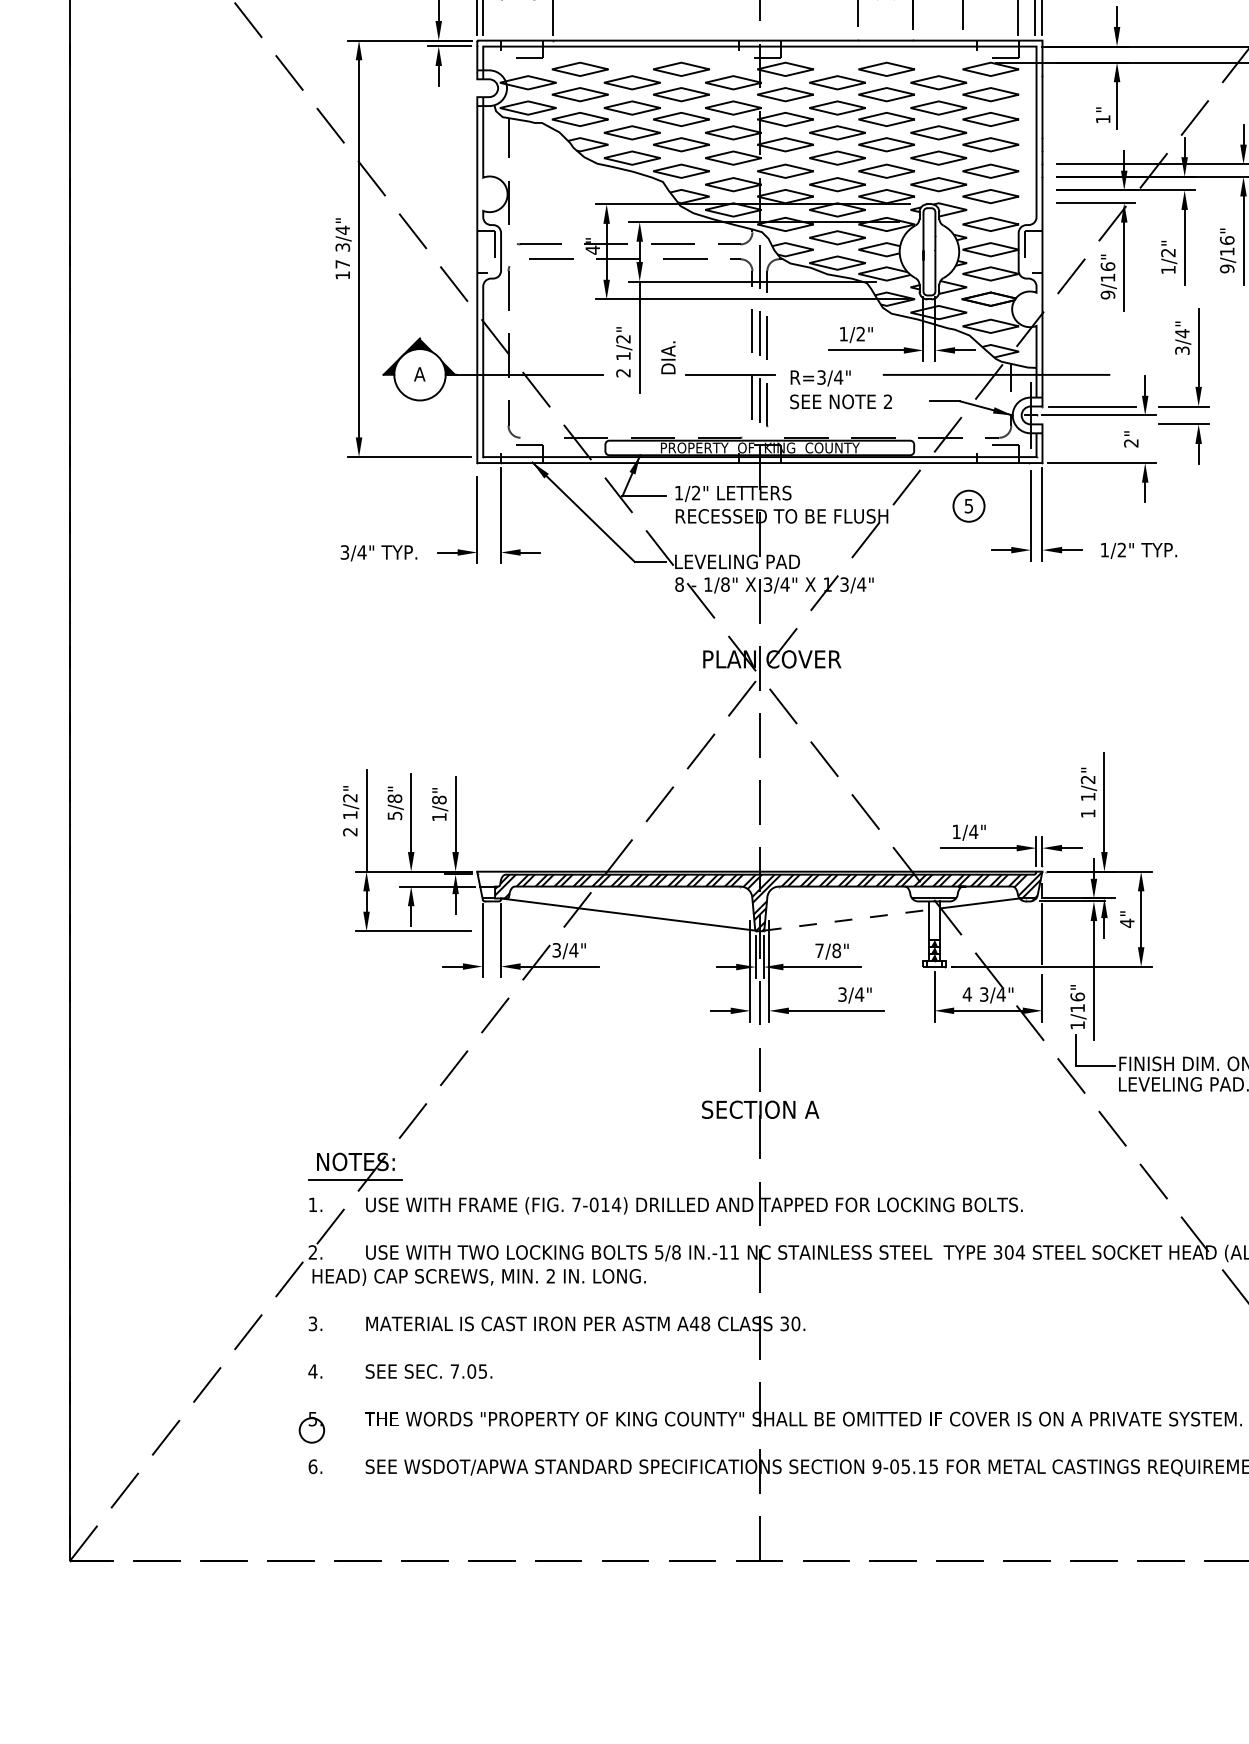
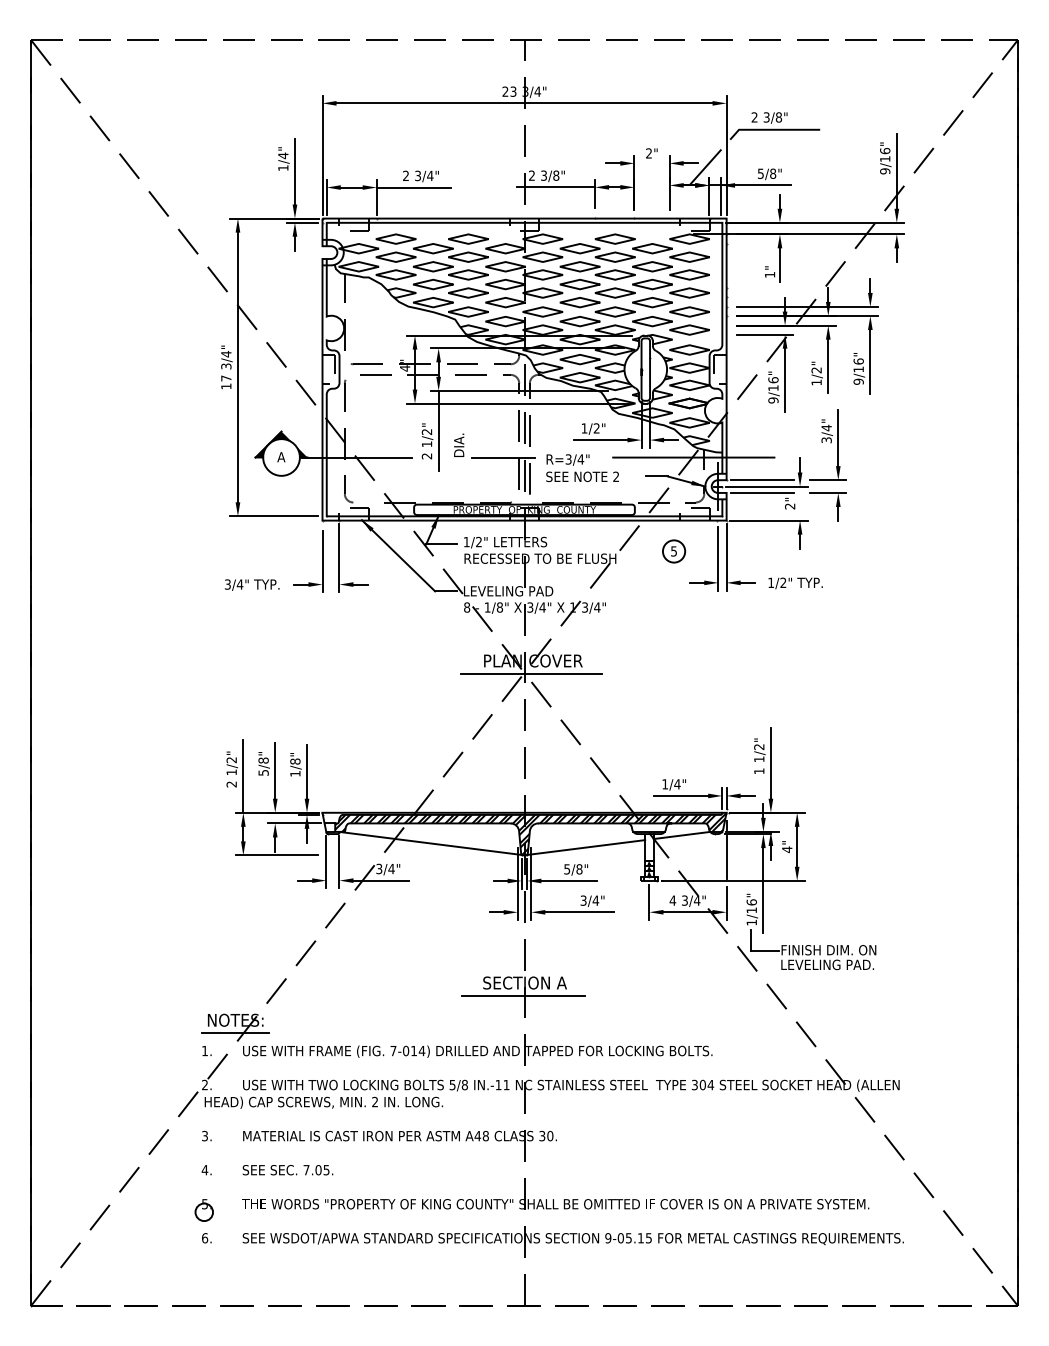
line: (1092, 423) -> (762, 492), added
line: (768, 676) -> (530, 673), added
line: (846, 920) -> (586, 847), dashed -> solid
text: (819, 951) -> (567, 869), 7/8" -> 5/8"
line: (757, 1128) -> (522, 996), added

